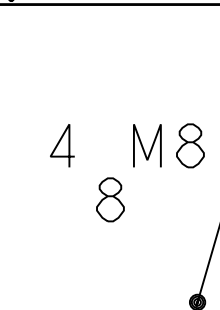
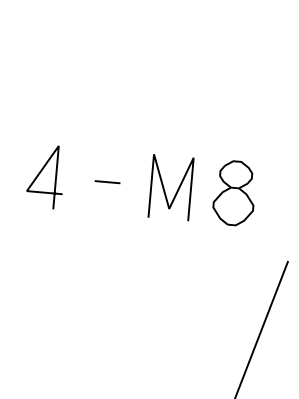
line: (103, 145) -> (106, 181), added
part: (110, 199) -> (109, 262), removed

